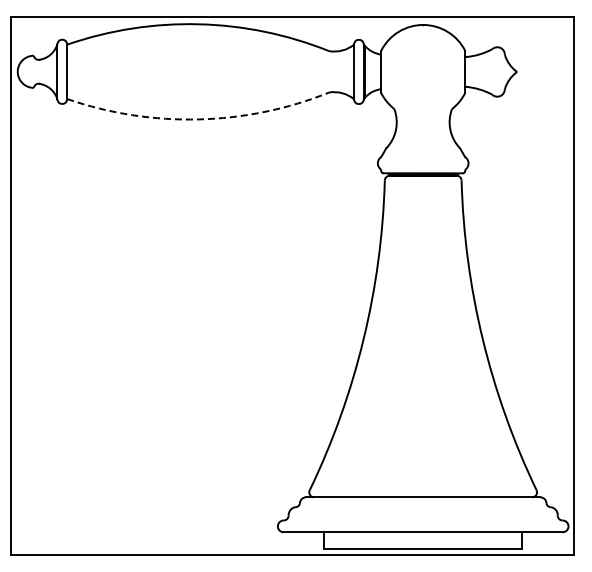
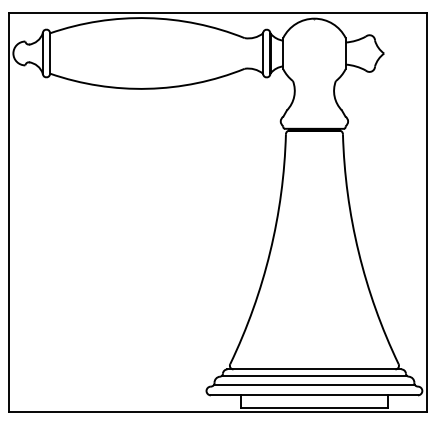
arc: (198, 119) -> (147, 88), dashed -> solid
line: (422, 505) -> (313, 375), added
line: (423, 518) -> (314, 385), added

